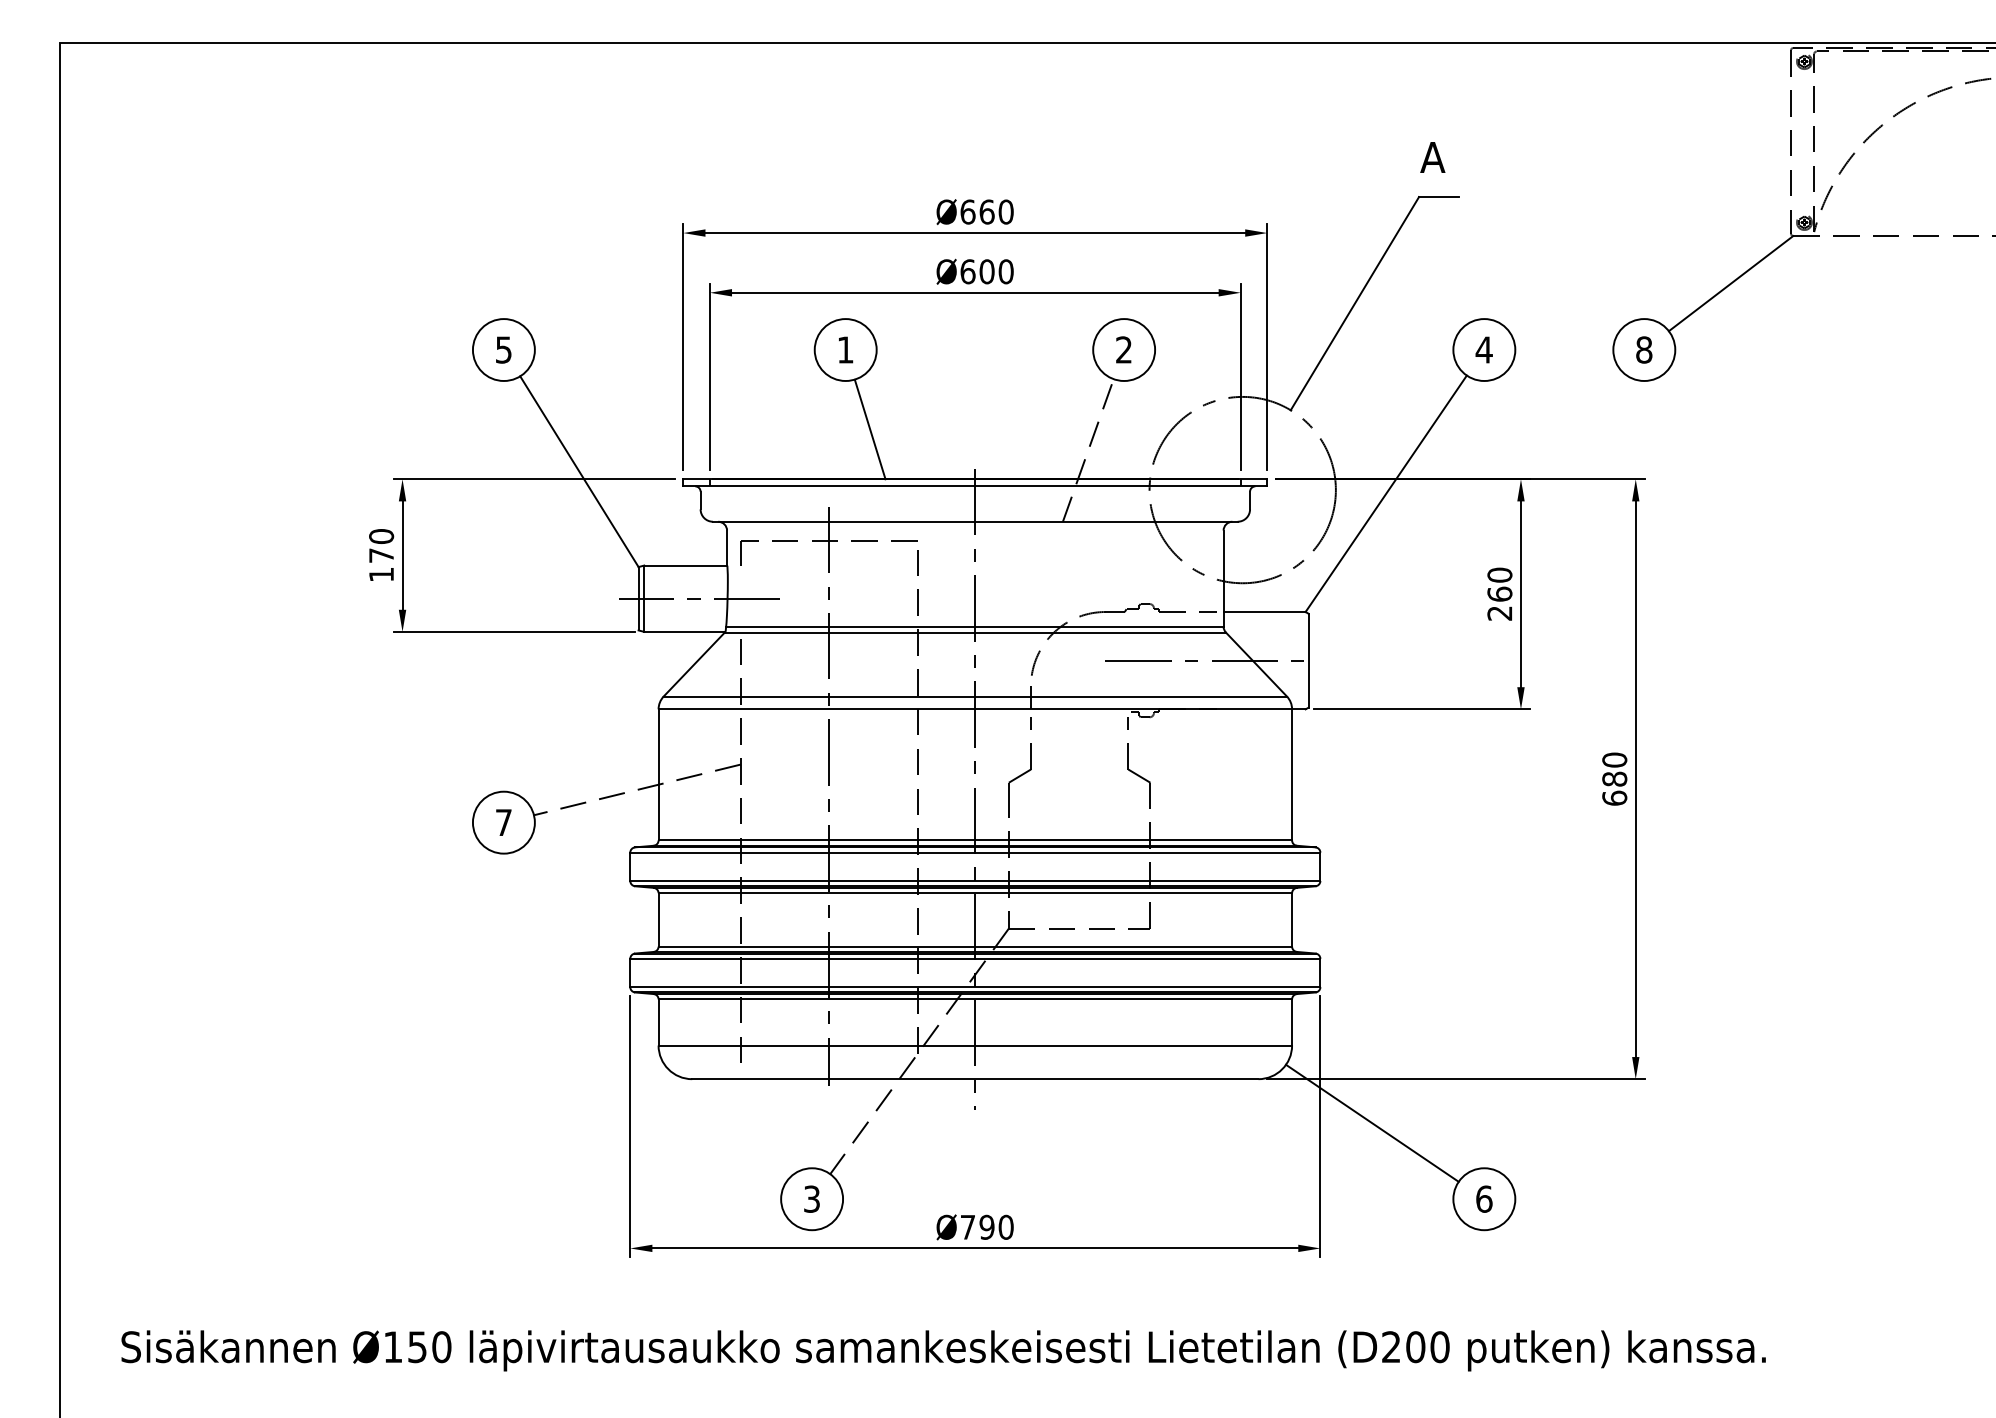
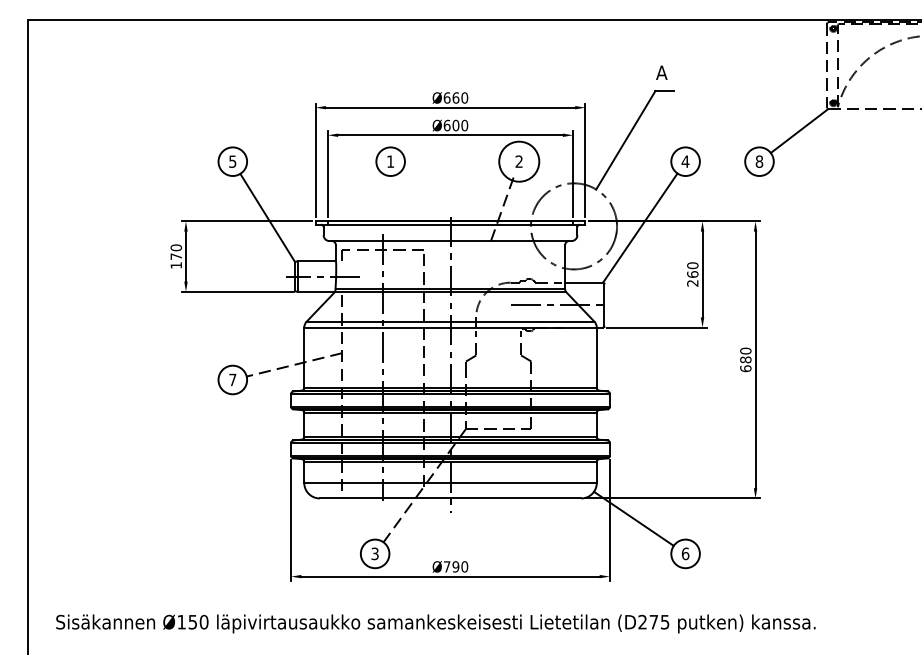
circle: (1122, 349) -> (518, 161), size x1.4
line: (869, 429) -> (401, 198), removed
text: (1427, 1345) -> (659, 621), (D200 -> (D275

